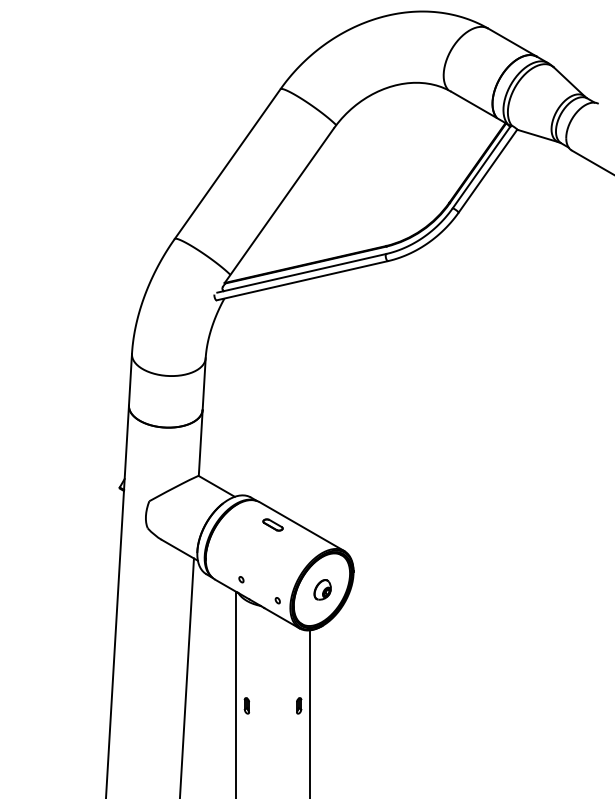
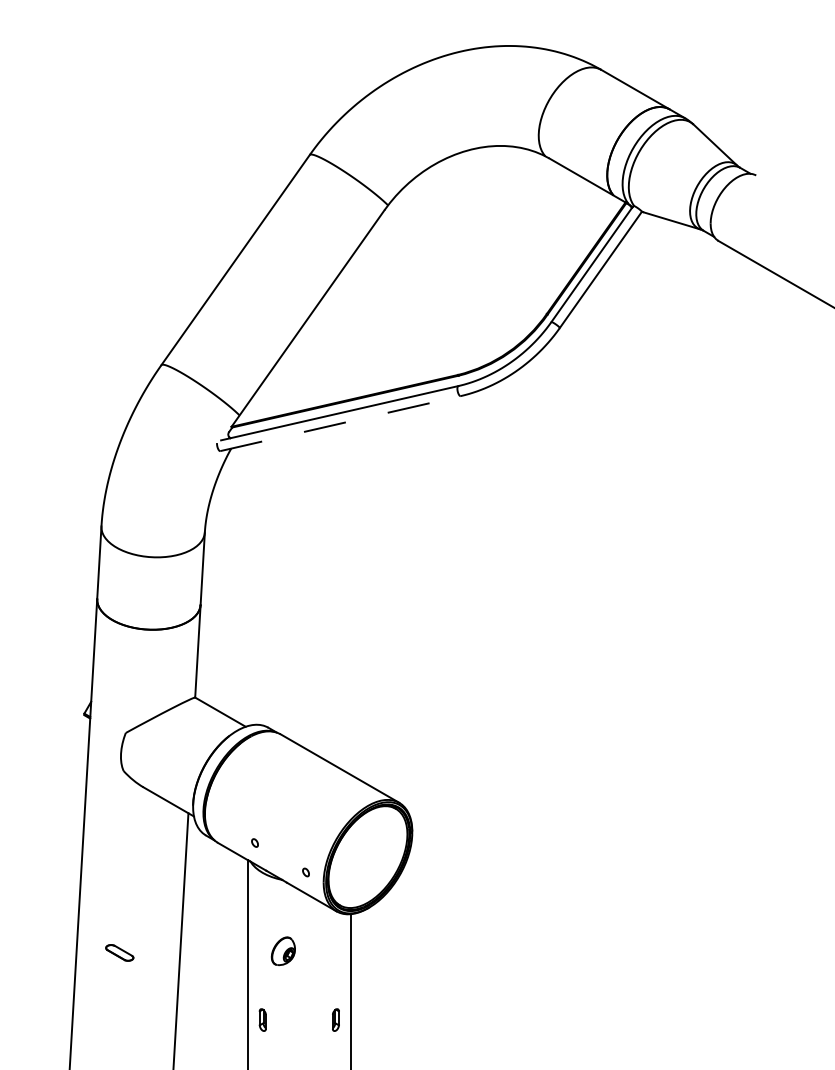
line: (302, 280) -> (340, 423), solid -> dashed
part: (272, 524) -> (119, 952), moved
part: (322, 589) -> (283, 950), moved

